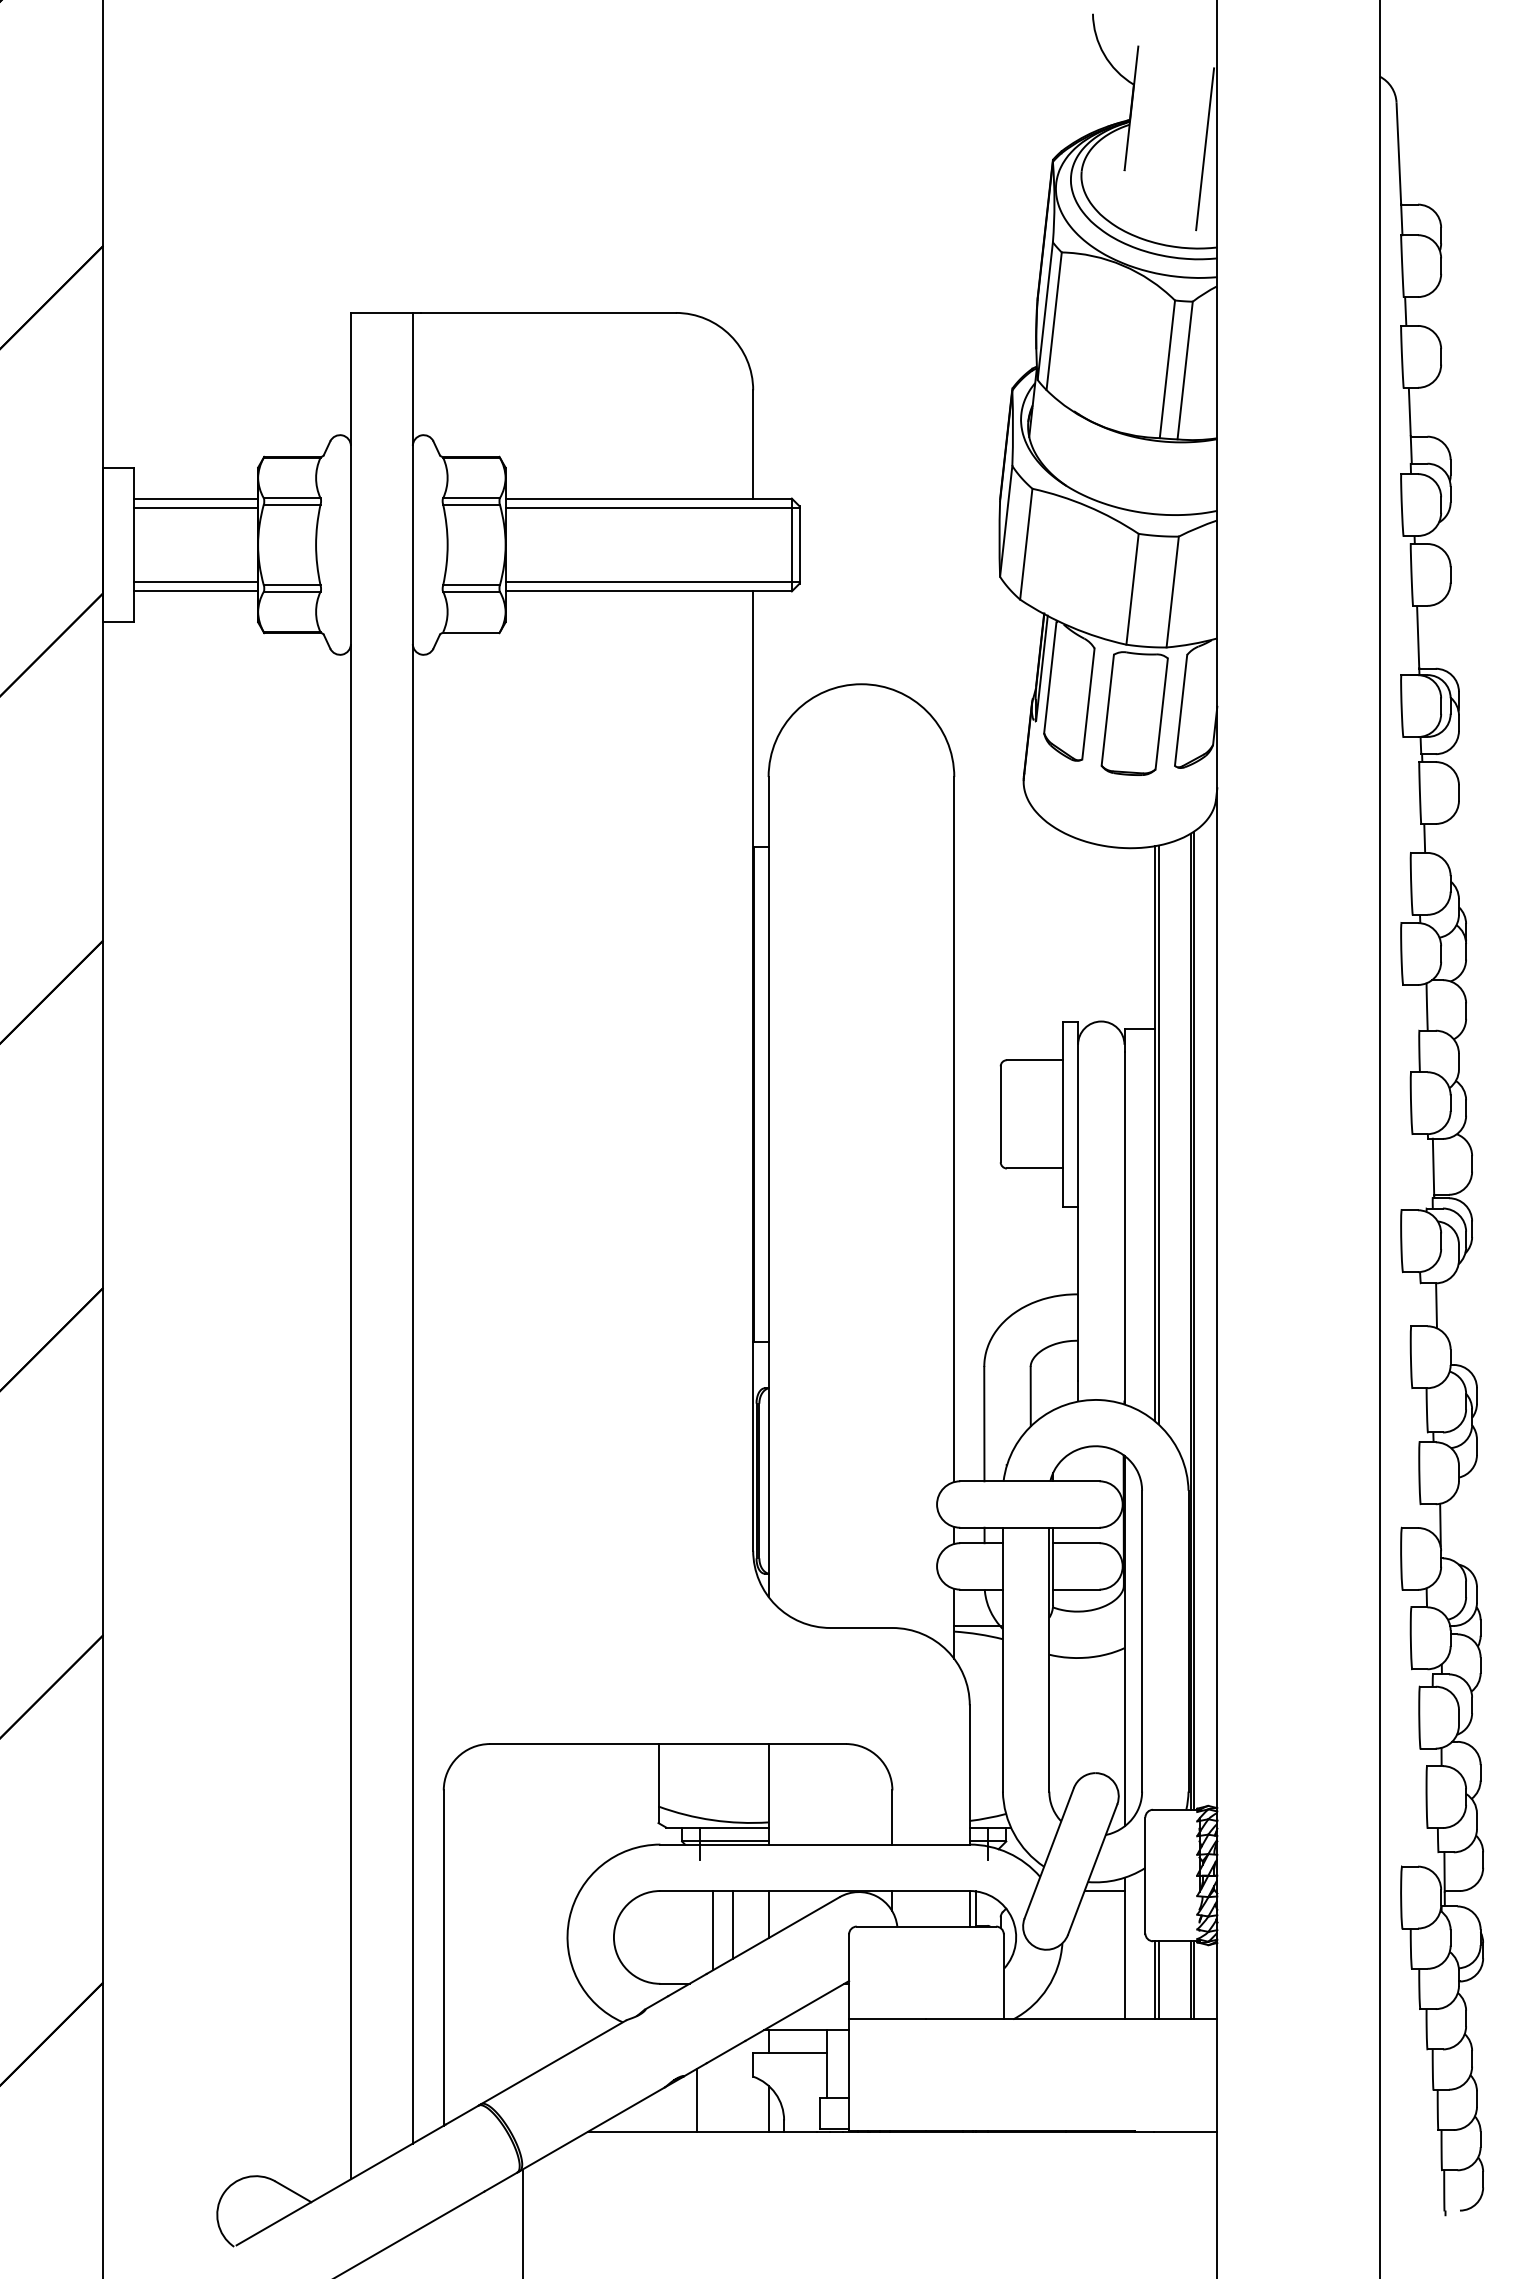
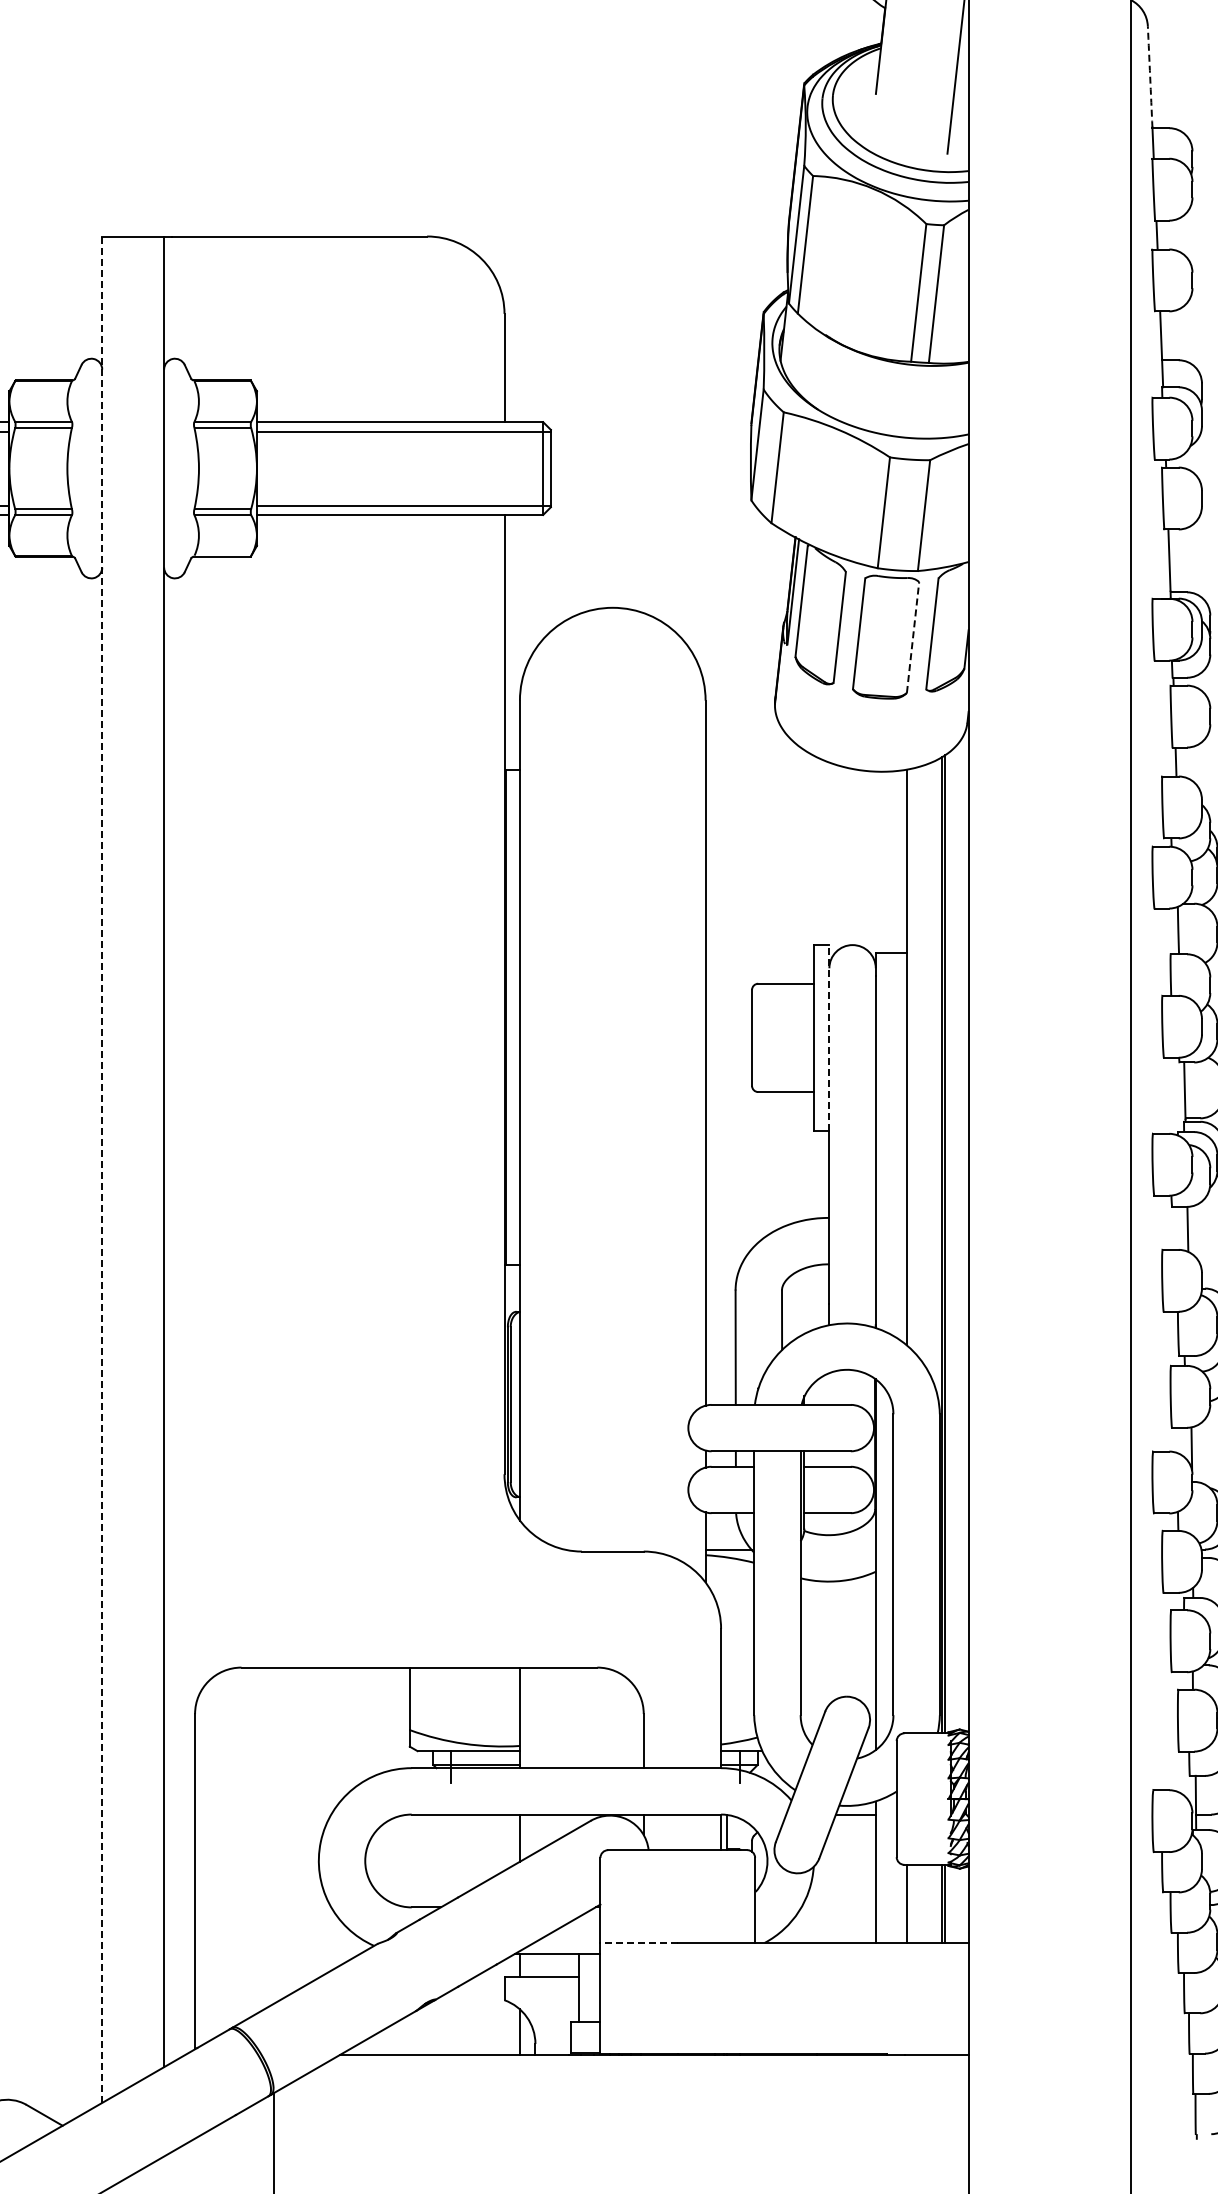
arc: (1398, 153) -> (1149, 77), solid -> dashed
line: (1161, 713) -> (912, 637), solid -> dashed
line: (1078, 1114) -> (829, 1038), solid -> dashed
line: (1158, 1134) -> (909, 1058), removed
line: (350, 1246) -> (101, 1170), solid -> dashed
line: (733, 1924) -> (484, 1848), removed
line: (712, 1930) -> (463, 1854), removed
line: (1158, 1980) -> (909, 1904), removed
line: (887, 2019) -> (638, 1943), solid -> dashed
line: (697, 2099) -> (448, 2023), removed

